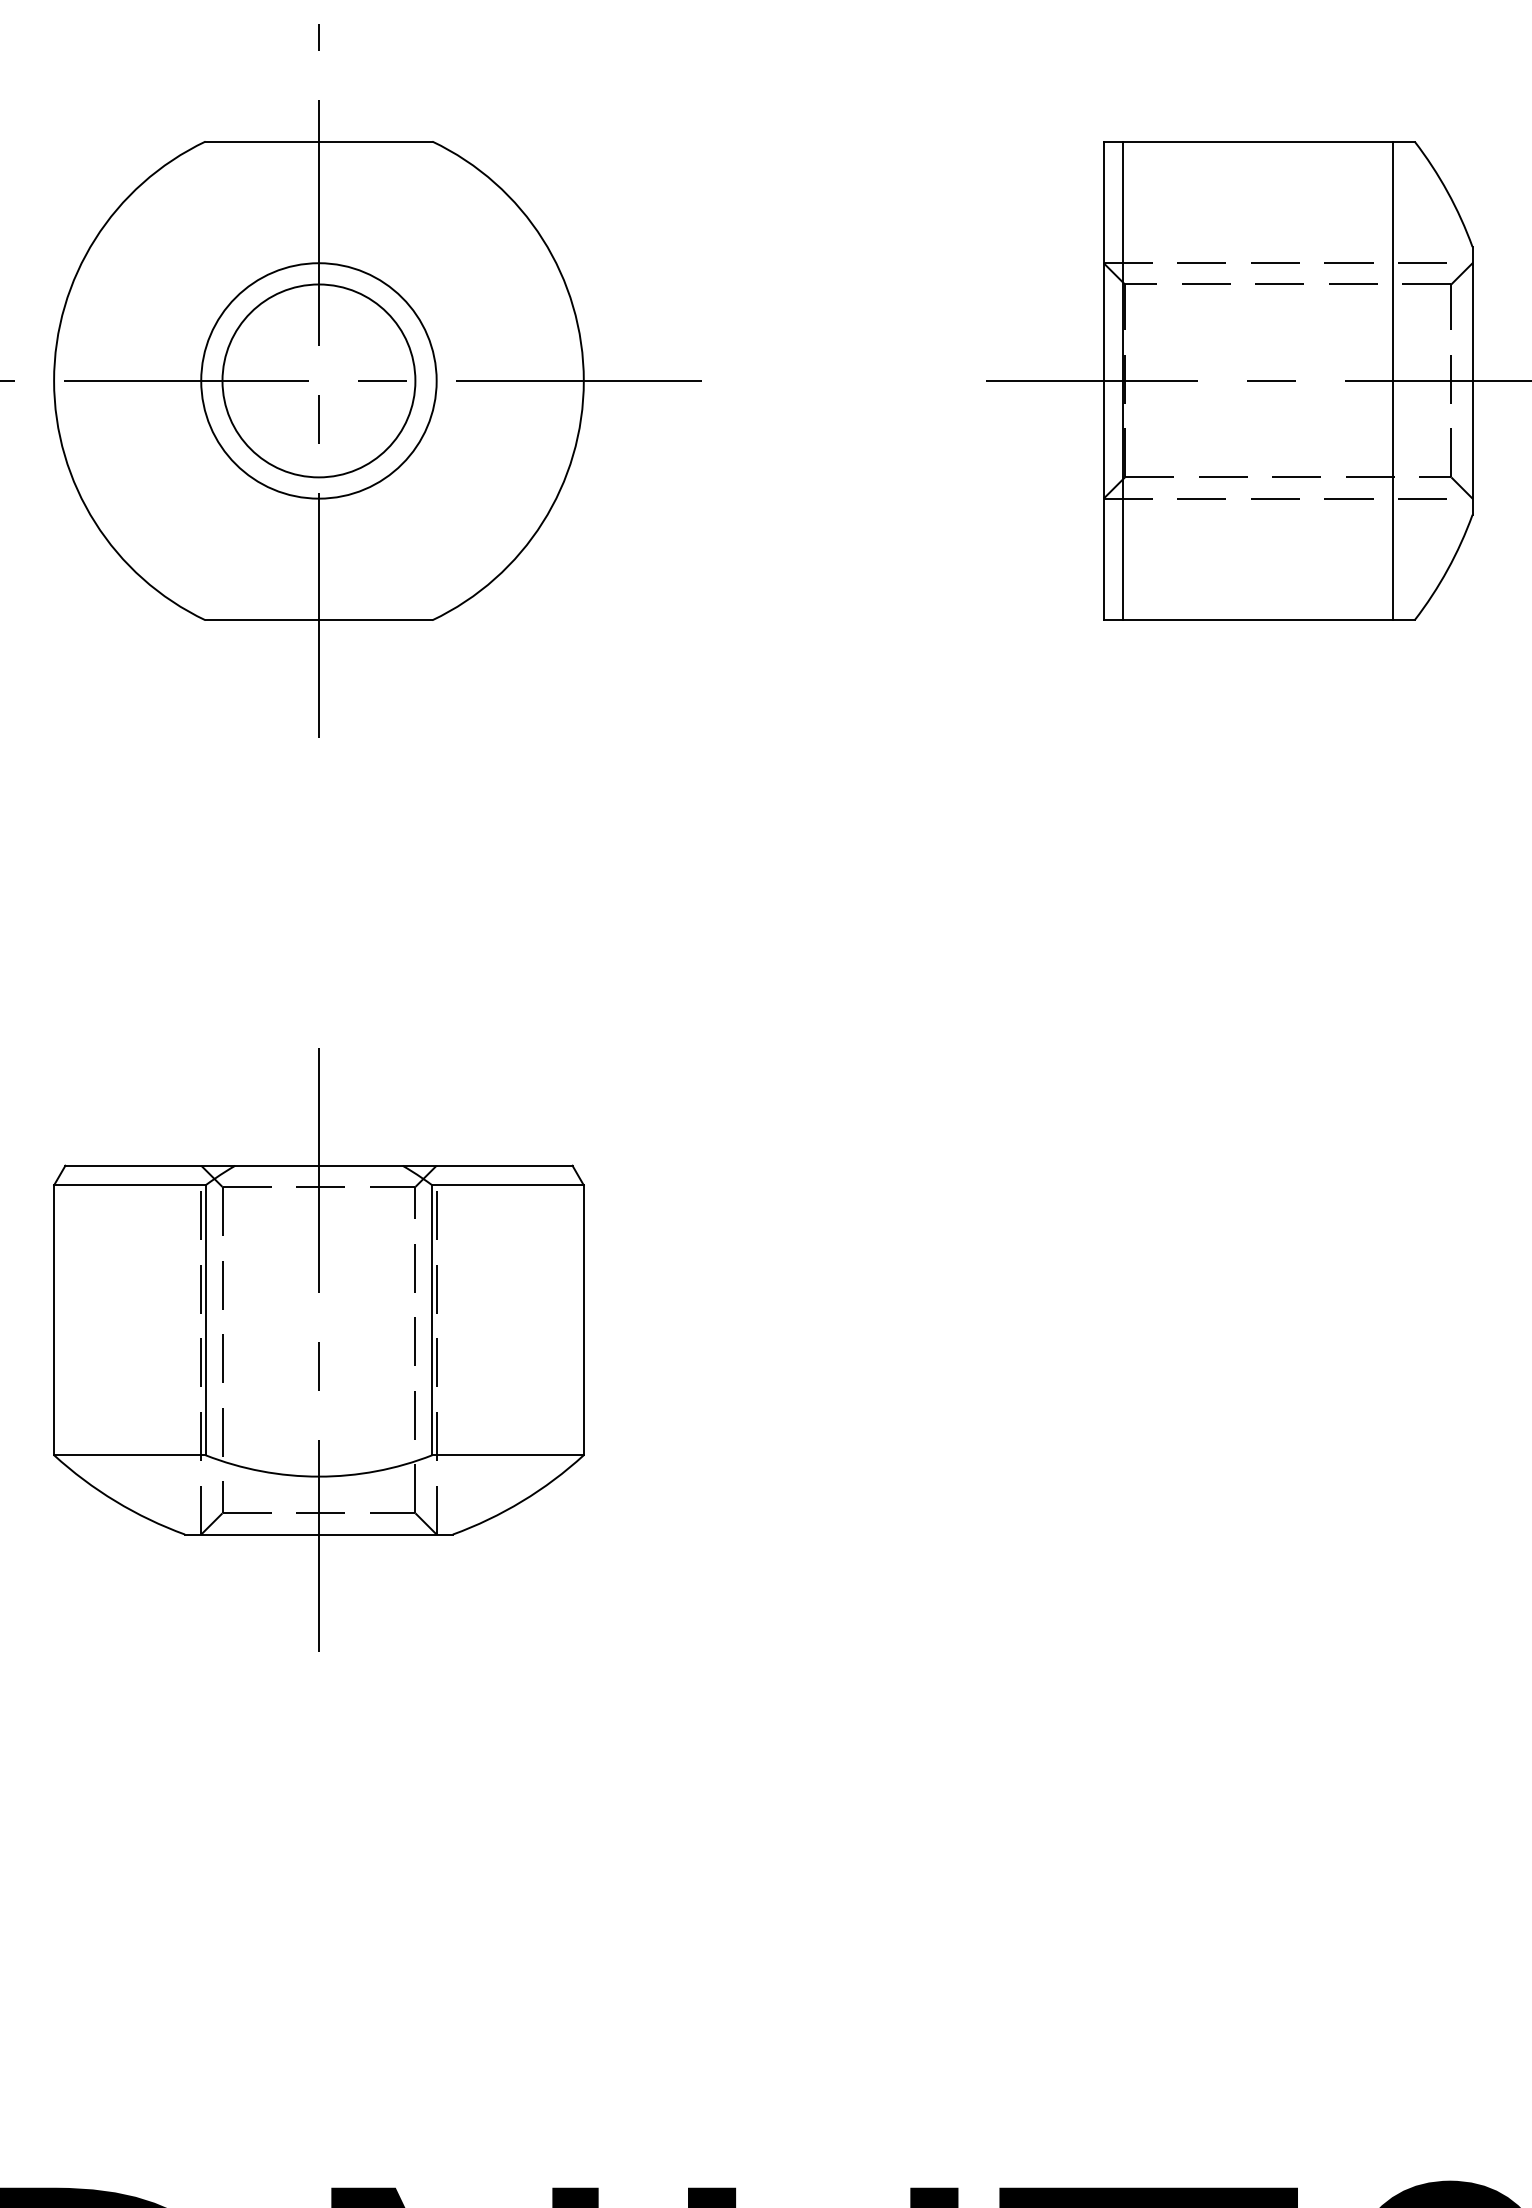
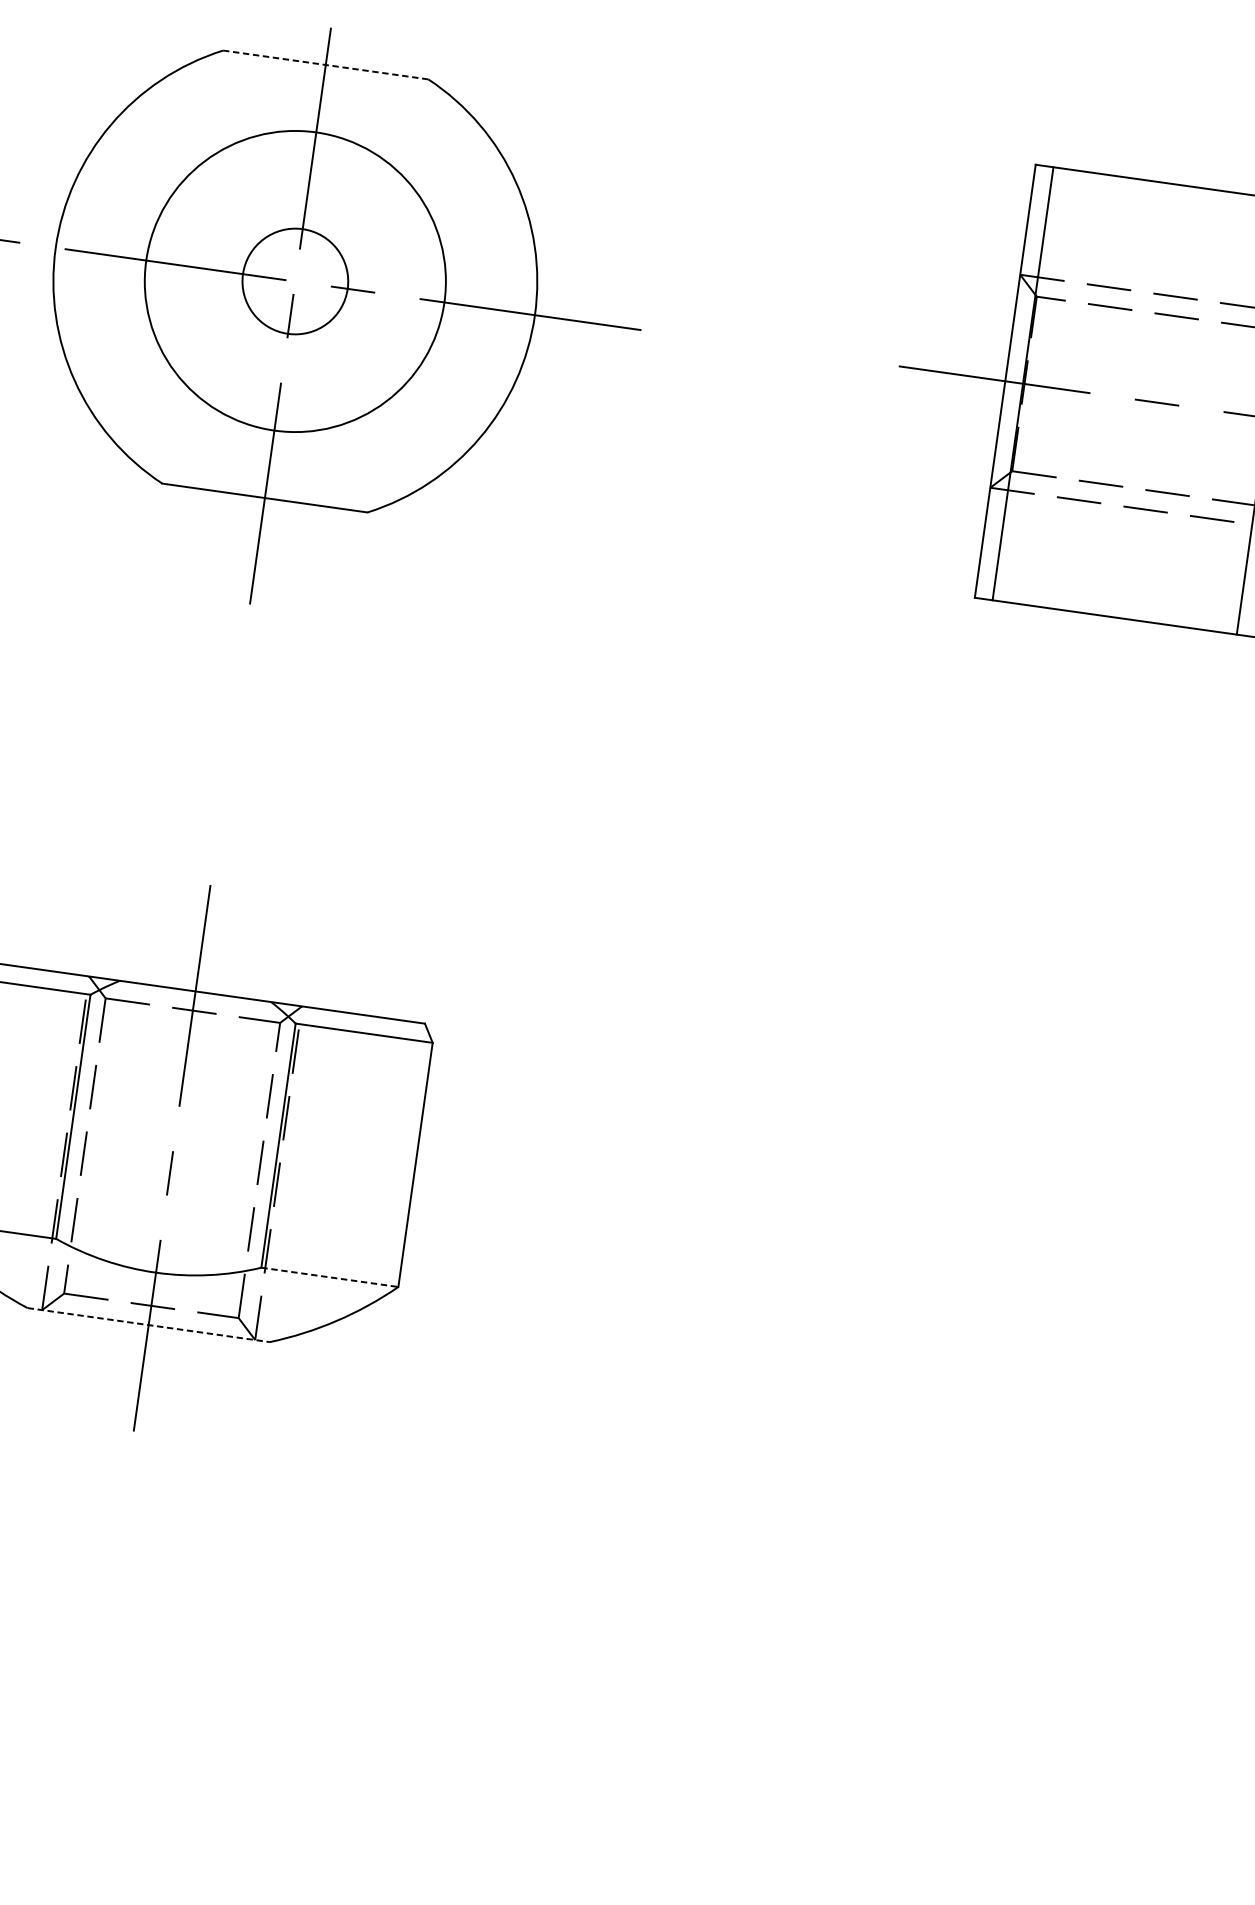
line: (318, 141) -> (325, 64), solid -> dashed
circle: (318, 380) -> (295, 281), size x0.6
circle: (318, 380) -> (295, 281), size x1.4
line: (508, 1455) -> (330, 1277), solid -> dashed
line: (318, 1534) -> (148, 1324), solid -> dashed

